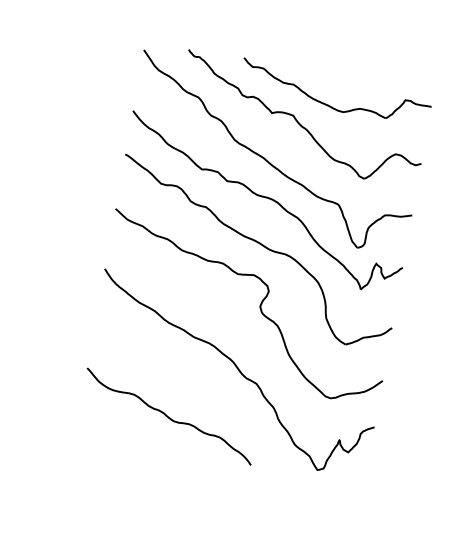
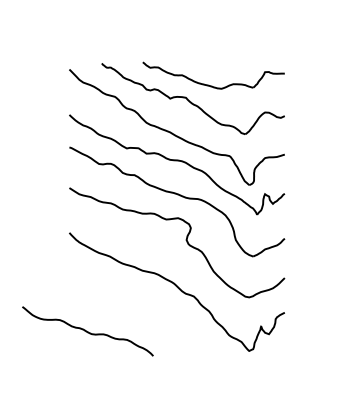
curve: (168, 416) -> (87, 331), moved

